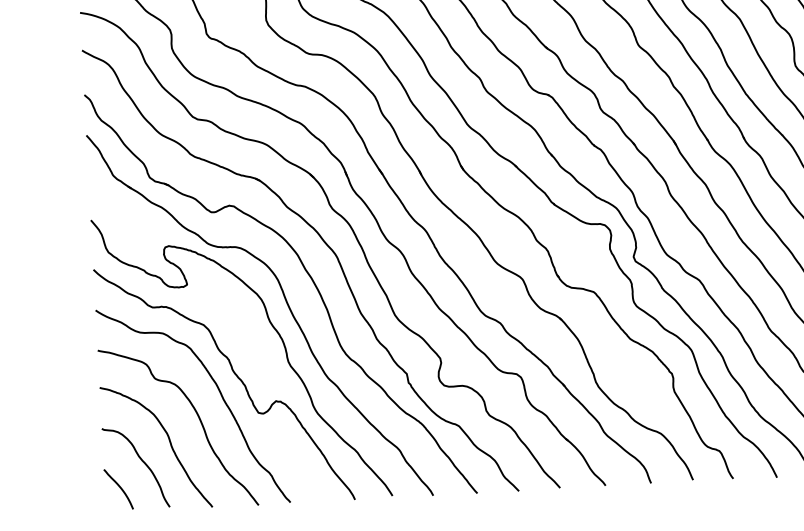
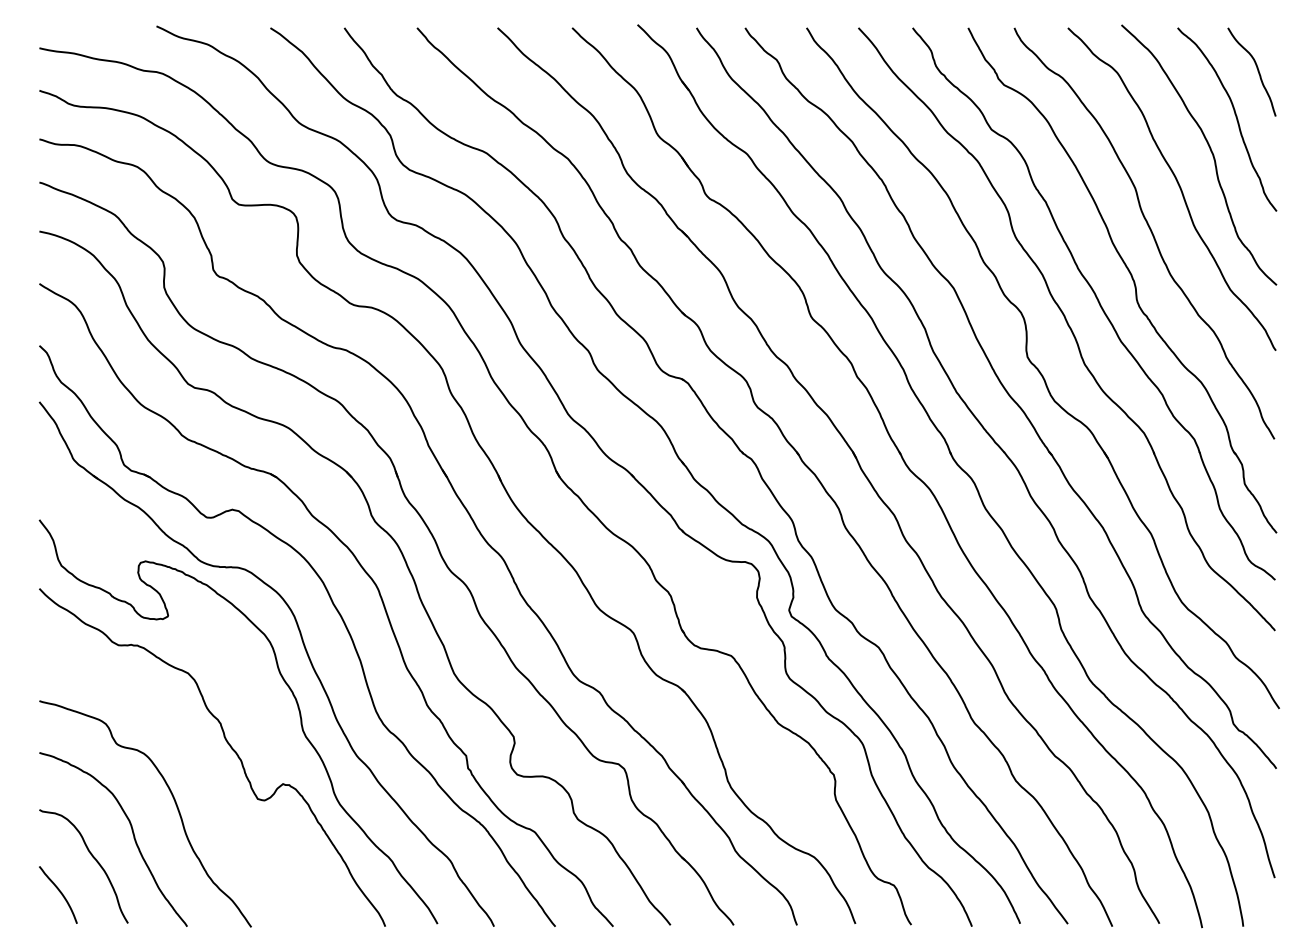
curve: (220, 394) -> (206, 771), removed

